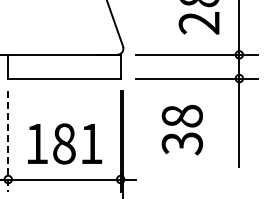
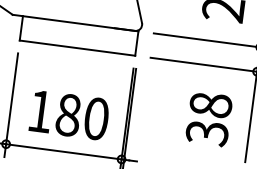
text: (181, 130) -> (208, 119), moved
line: (8, 142) -> (11, 106), dashed -> solid
text: (91, 143) -> (96, 118), 181 -> 180

